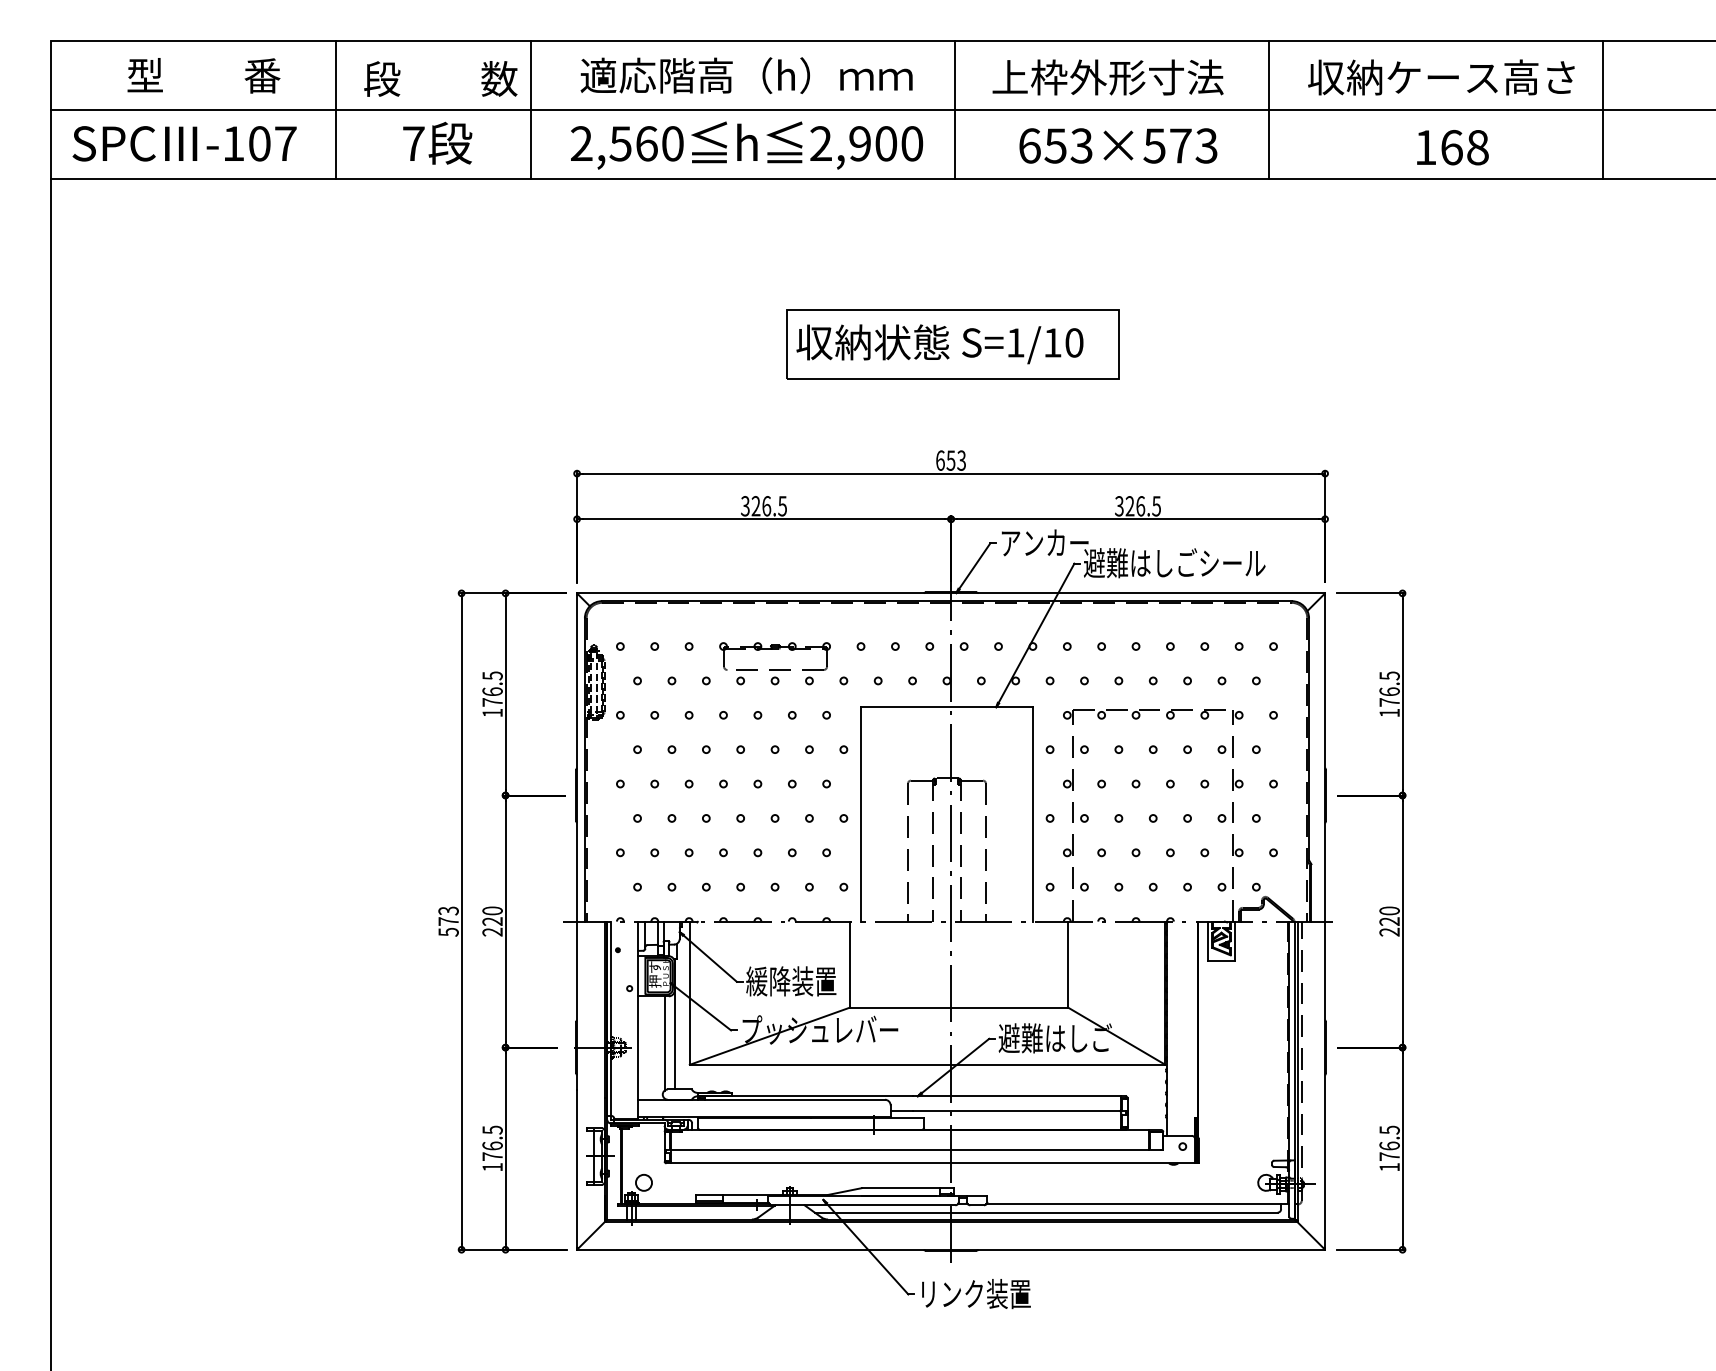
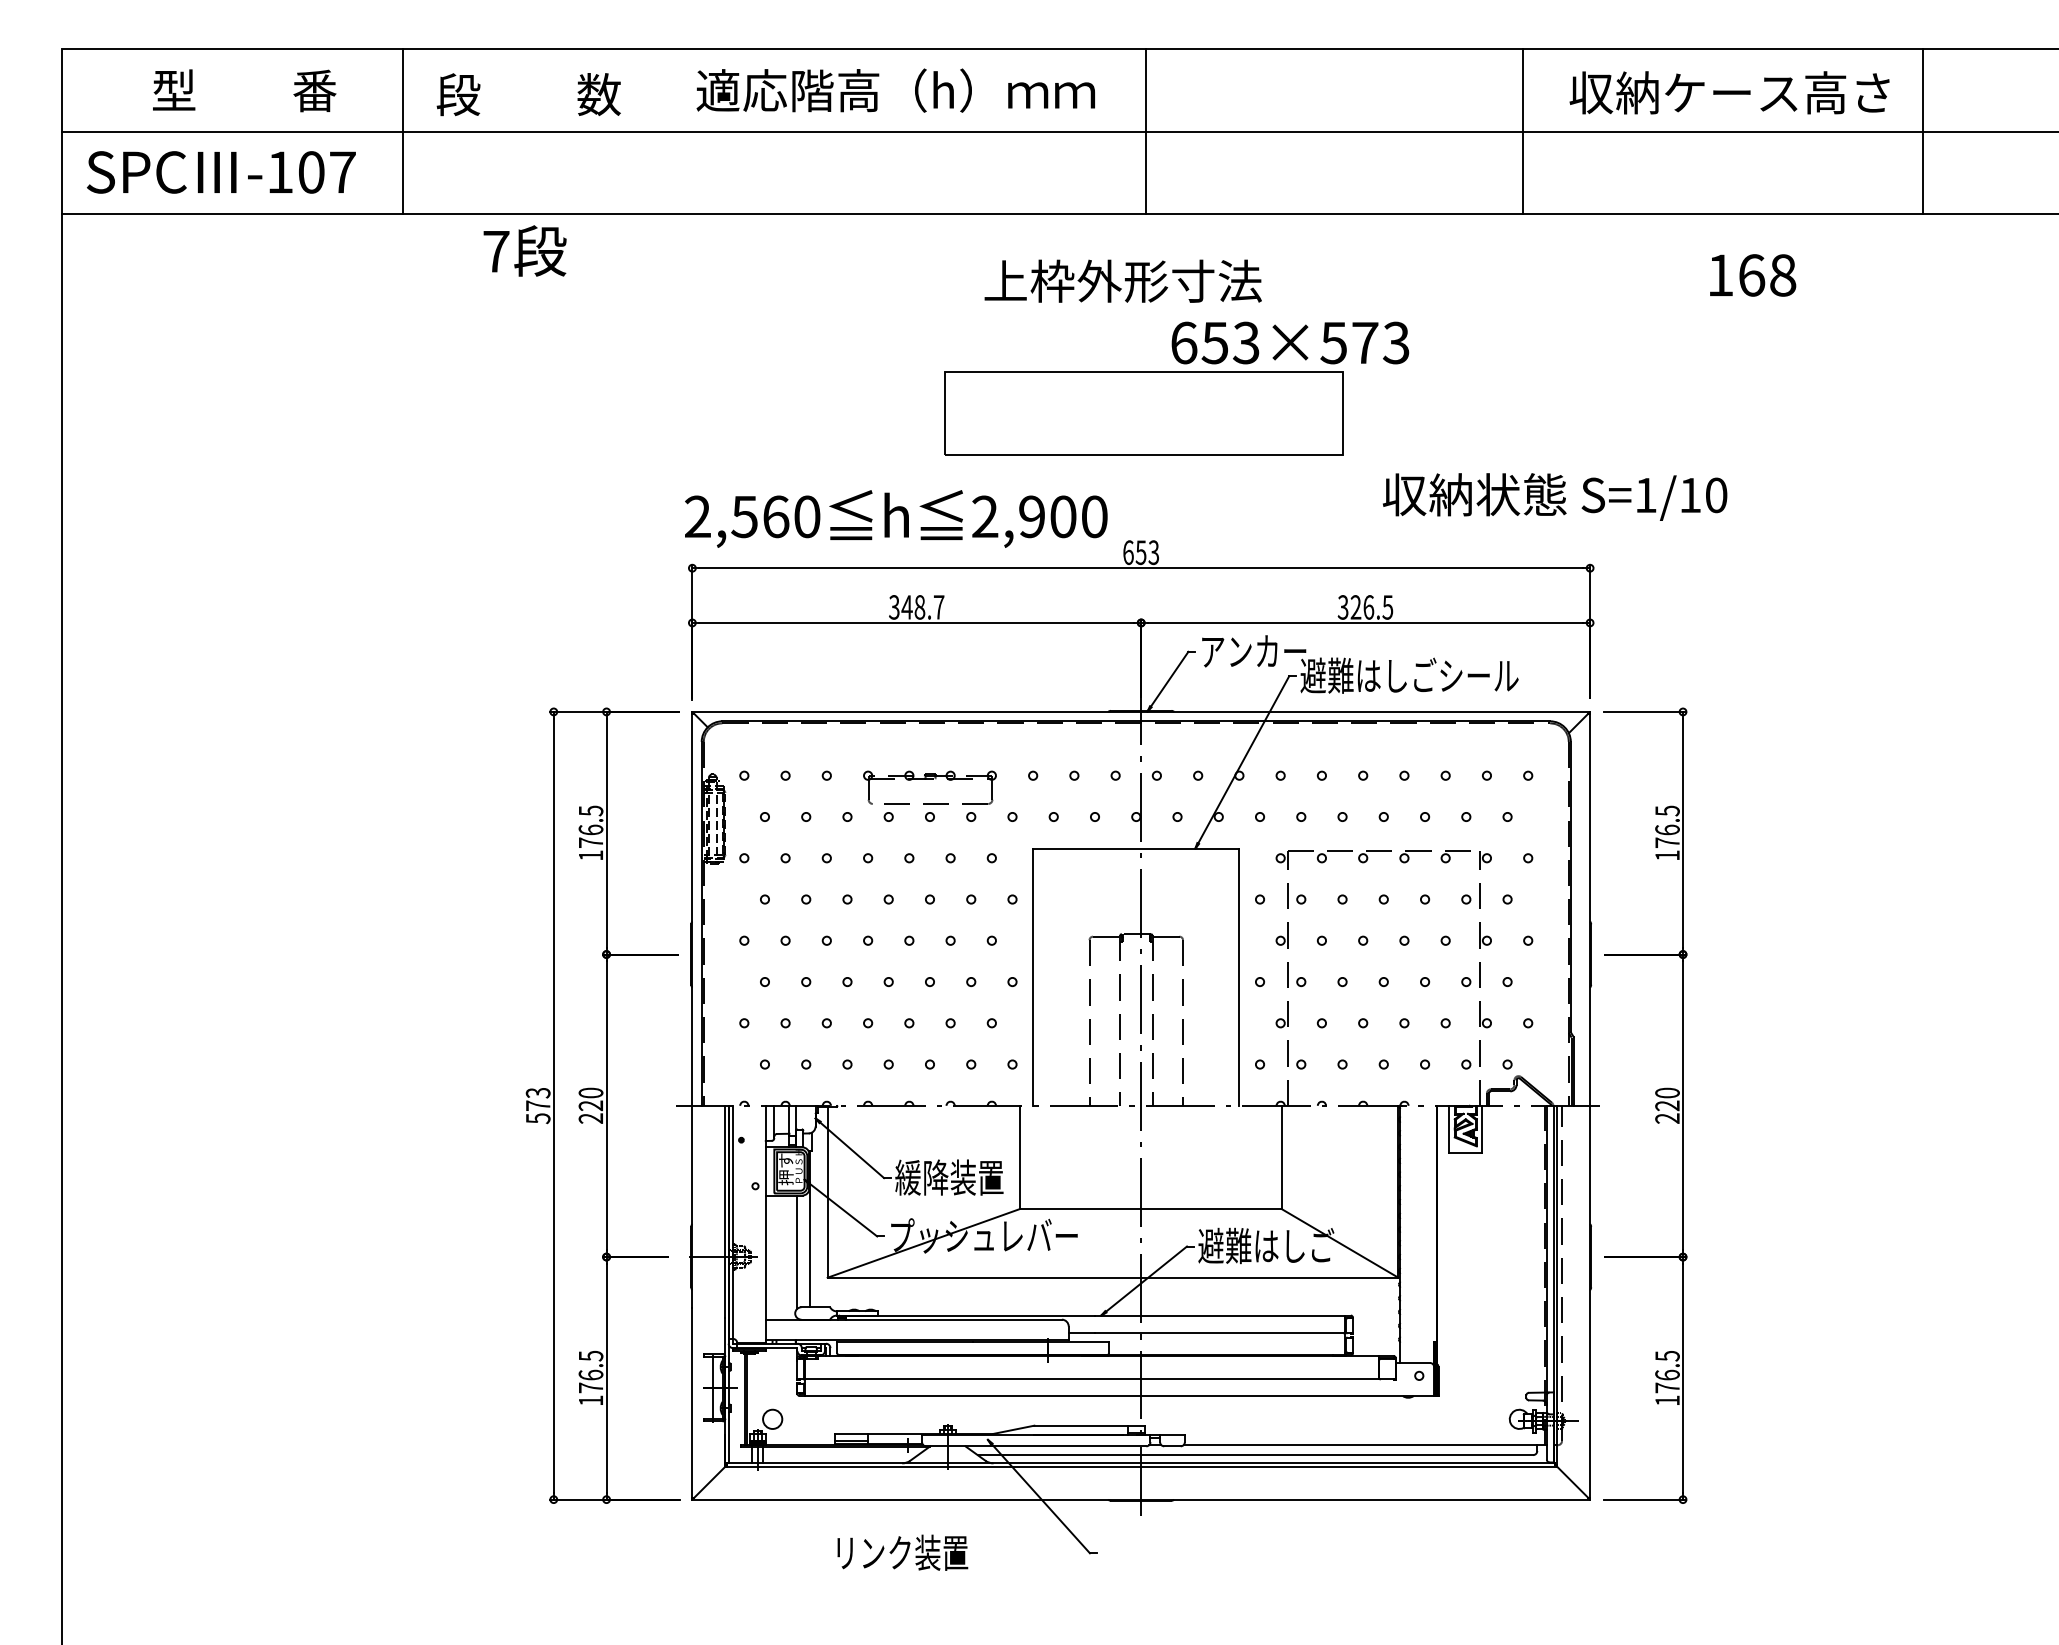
text: (1107, 77) -> (1122, 281), moved
line: (531, 109) -> (637, 131), removed
text: (437, 142) -> (524, 250), moved
text: (747, 145) -> (896, 518), moved
text: (1118, 145) -> (1290, 342), moved
text: (1452, 147) -> (1752, 275), moved
text: (939, 344) -> (1554, 497), moved
text: (769, 506) -> (923, 607), 326.5 -> 348.7
text: (976, 1294) -> (902, 1553), moved

